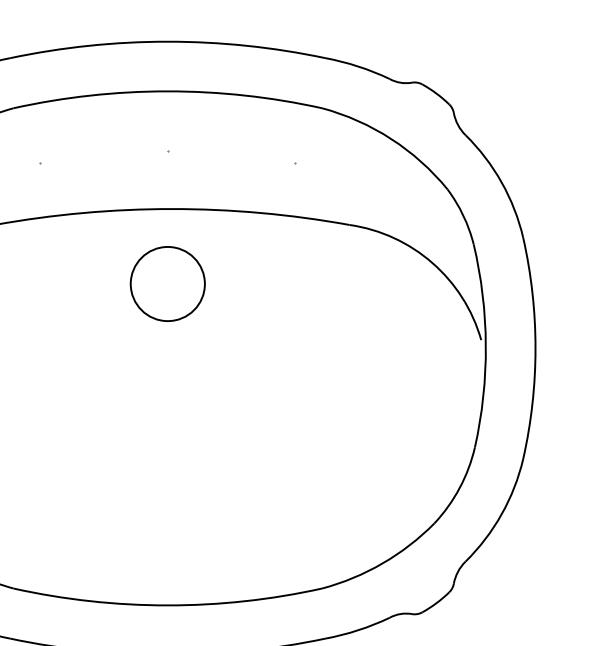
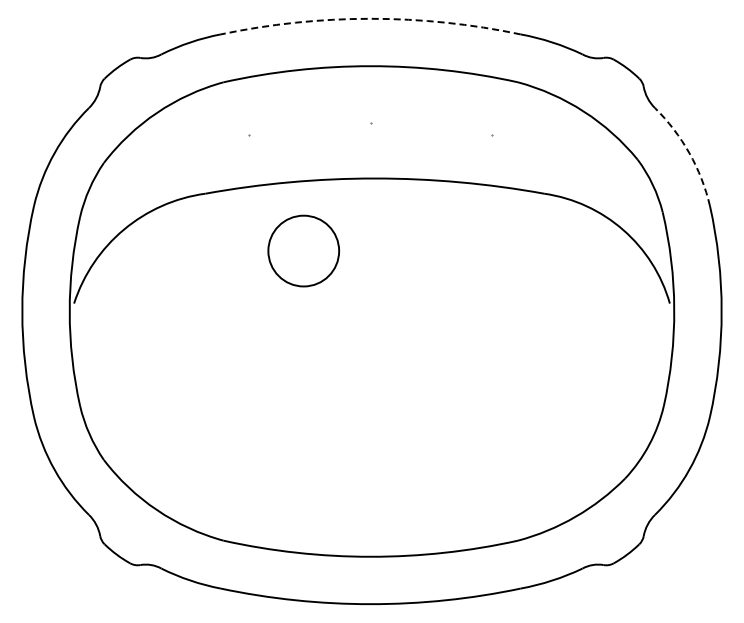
arc: (167, 41) -> (370, 18), solid -> dashed
arc: (501, 182) -> (689, 153), solid -> dashed
circle: (167, 283) -> (303, 250), moved

